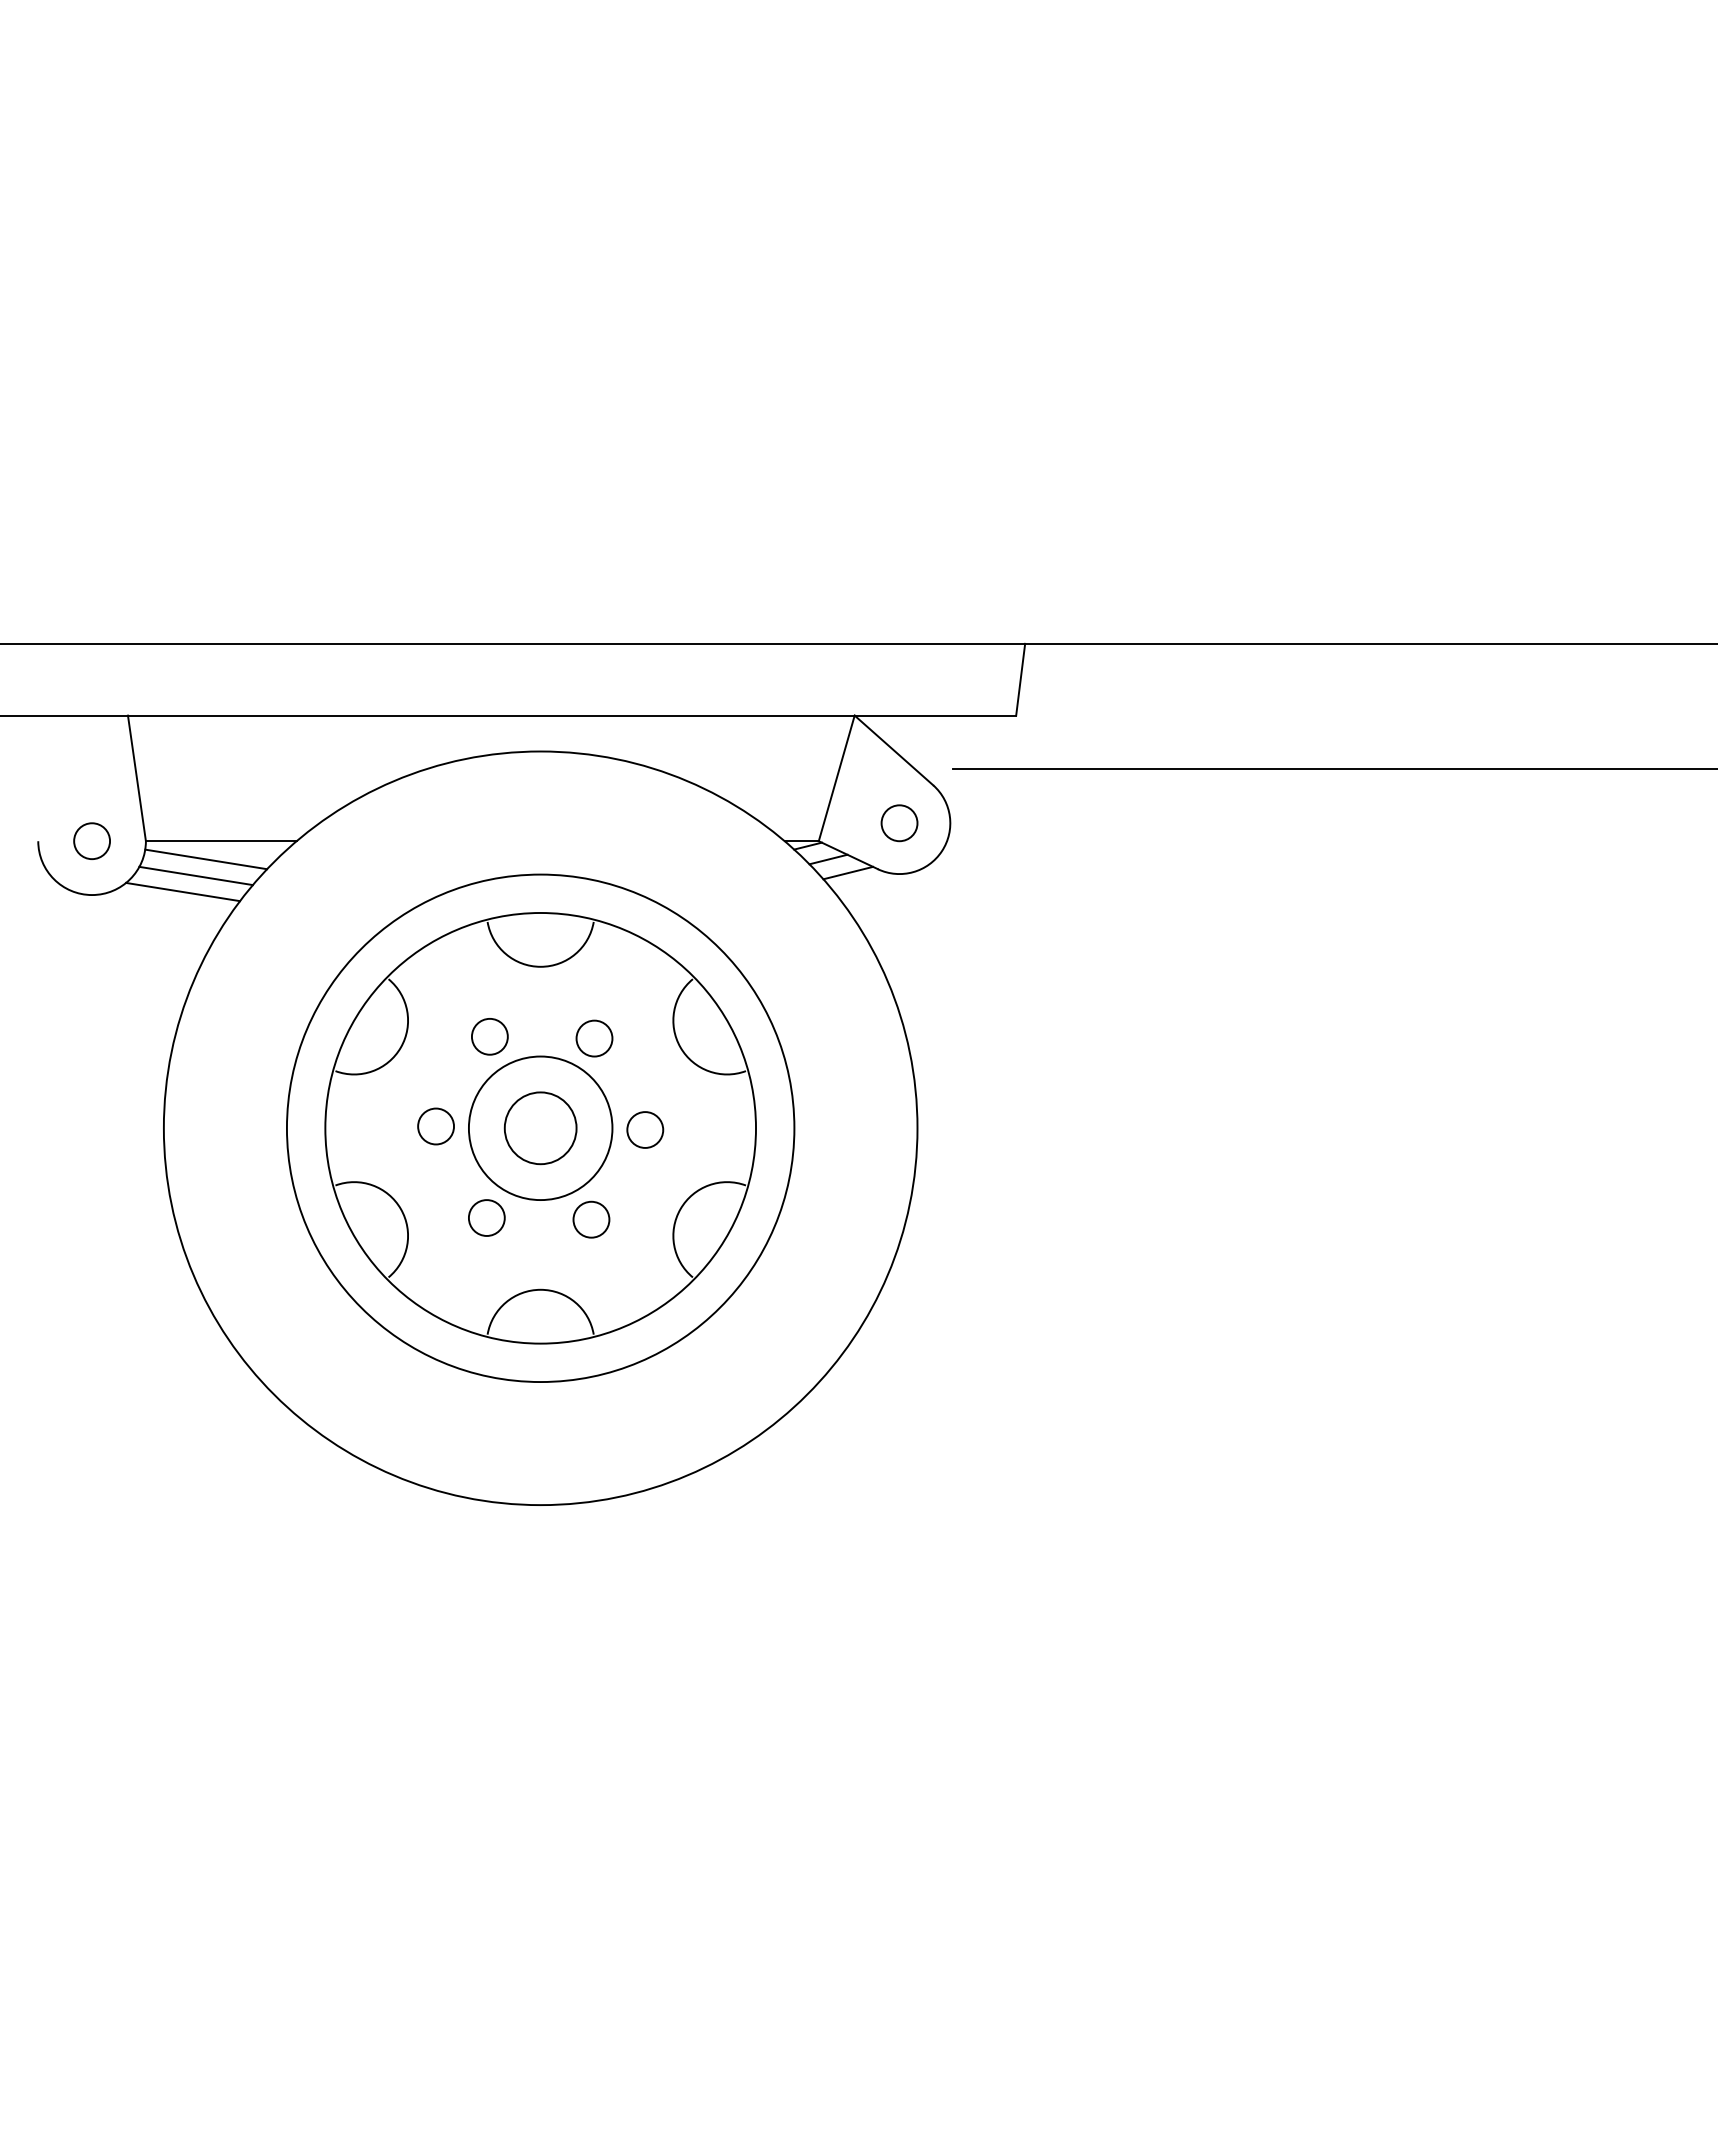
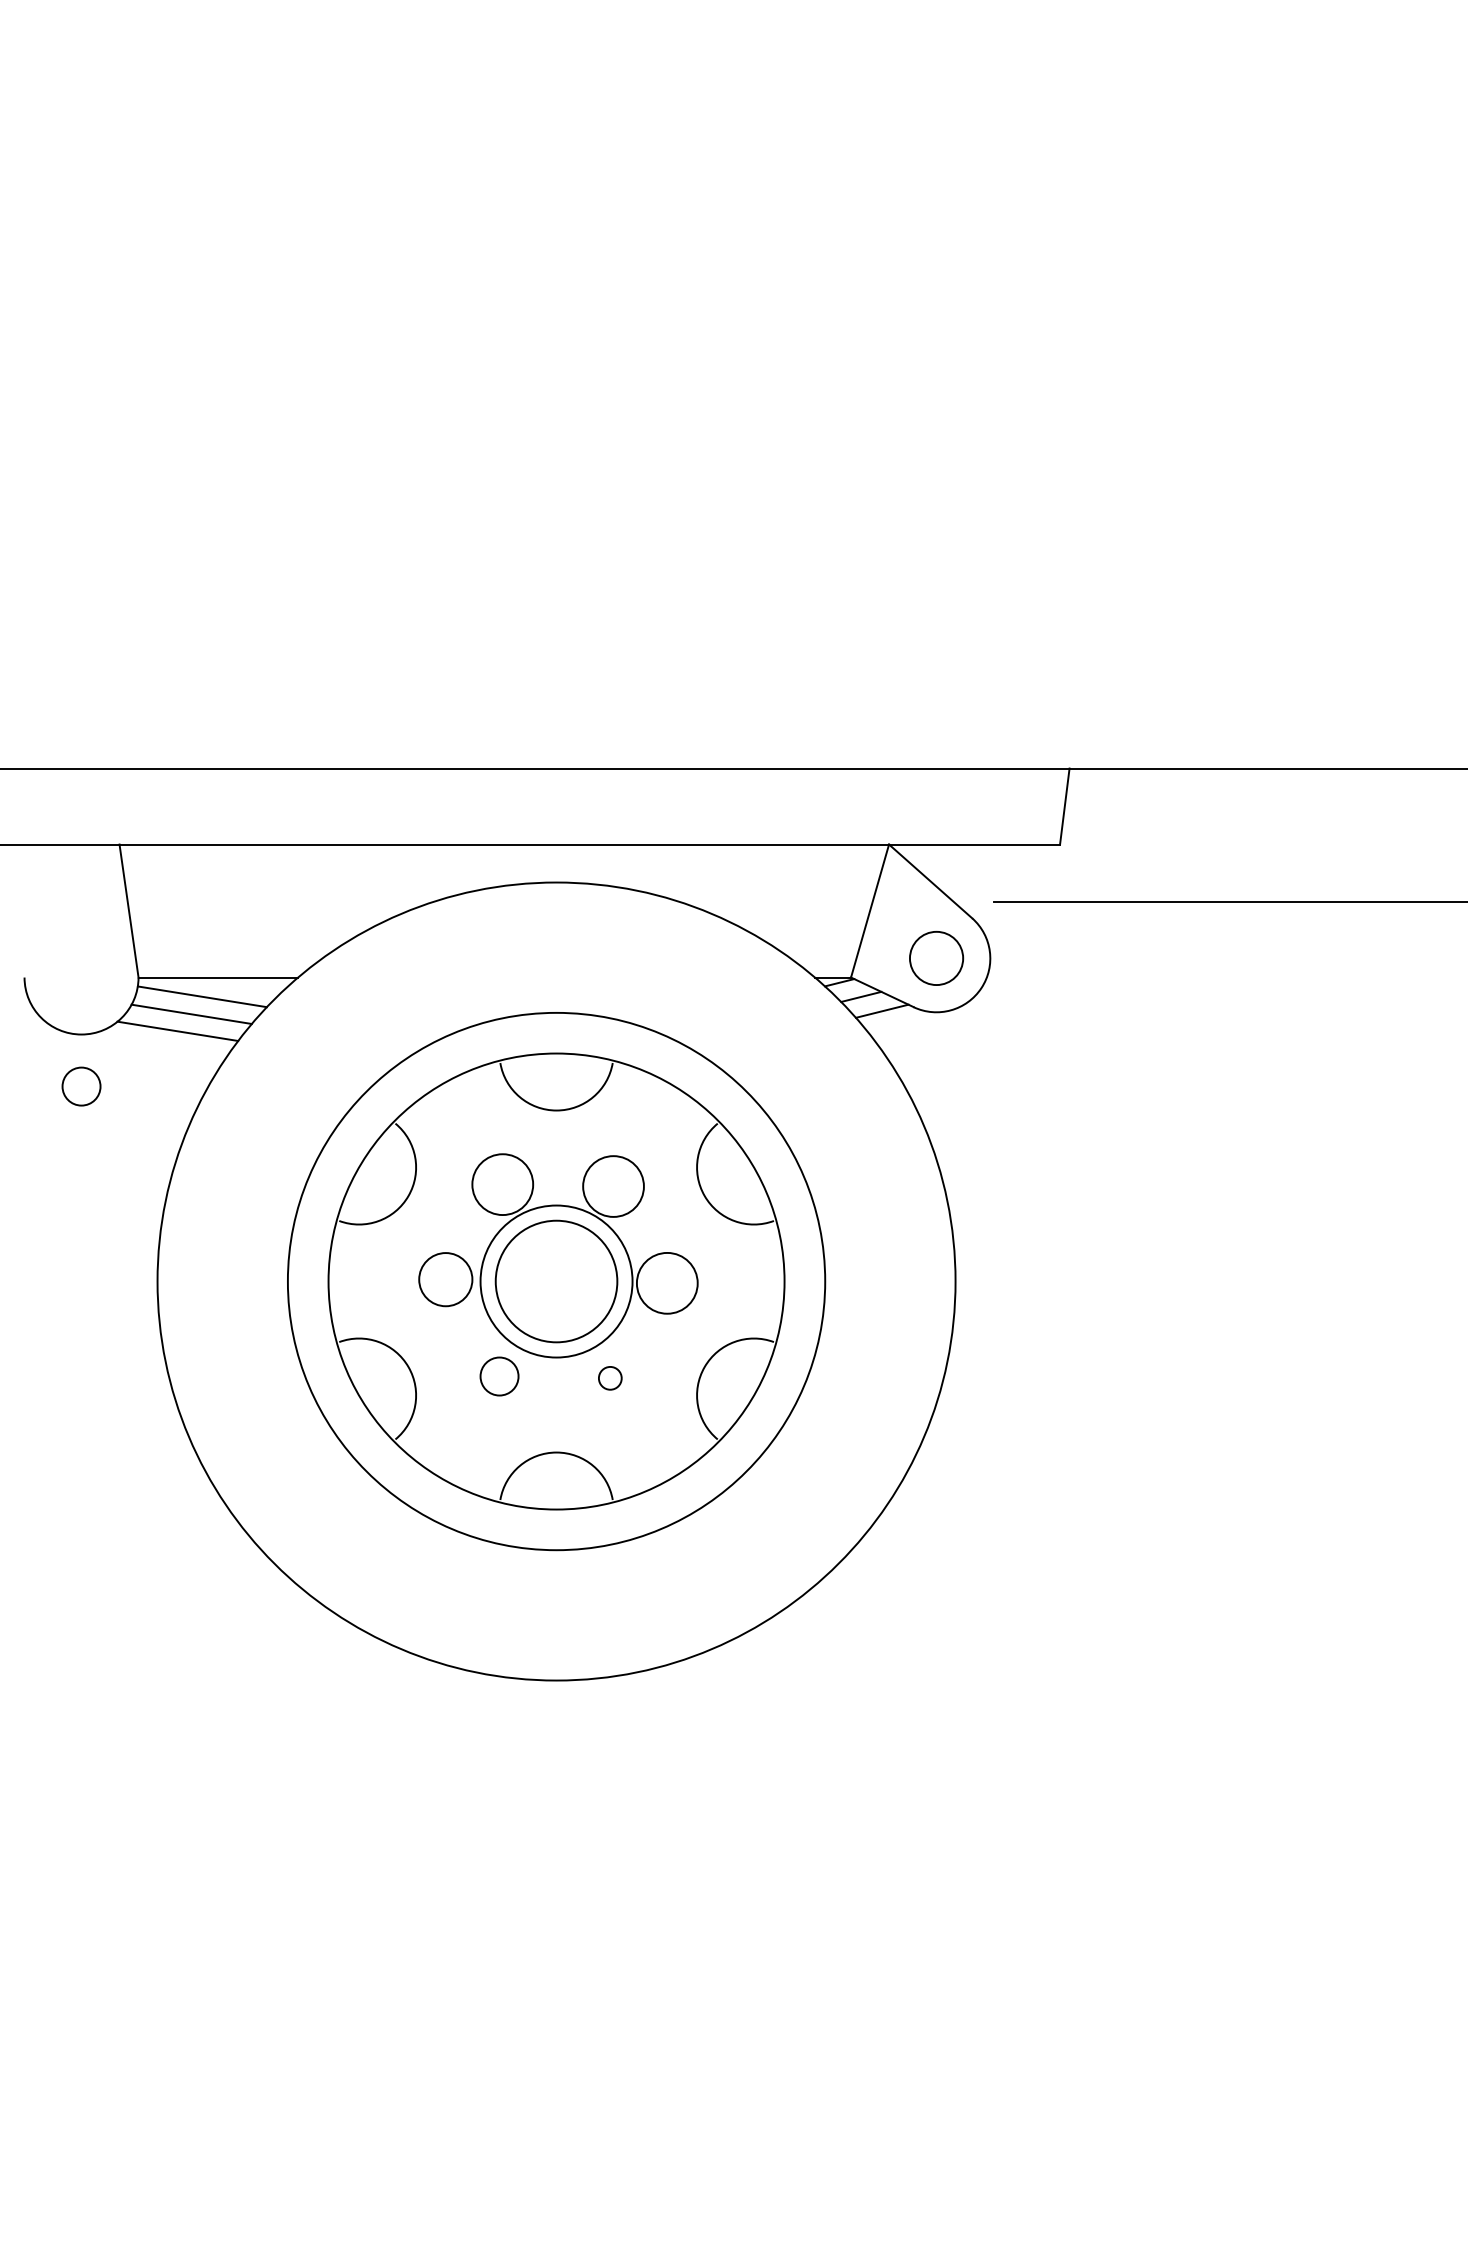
circle: (899, 823) -> (936, 958), size x1.4
circle: (91, 840) -> (80, 1085), moved
circle: (489, 1036) -> (502, 1184), size x1.6
circle: (594, 1038) -> (613, 1186), size x1.6
circle: (435, 1126) -> (445, 1279), size x1.4
circle: (540, 1128) -> (556, 1281), size x1.6
circle: (645, 1129) -> (667, 1282), size x1.6
circle: (591, 1219) -> (610, 1378), size x0.6

